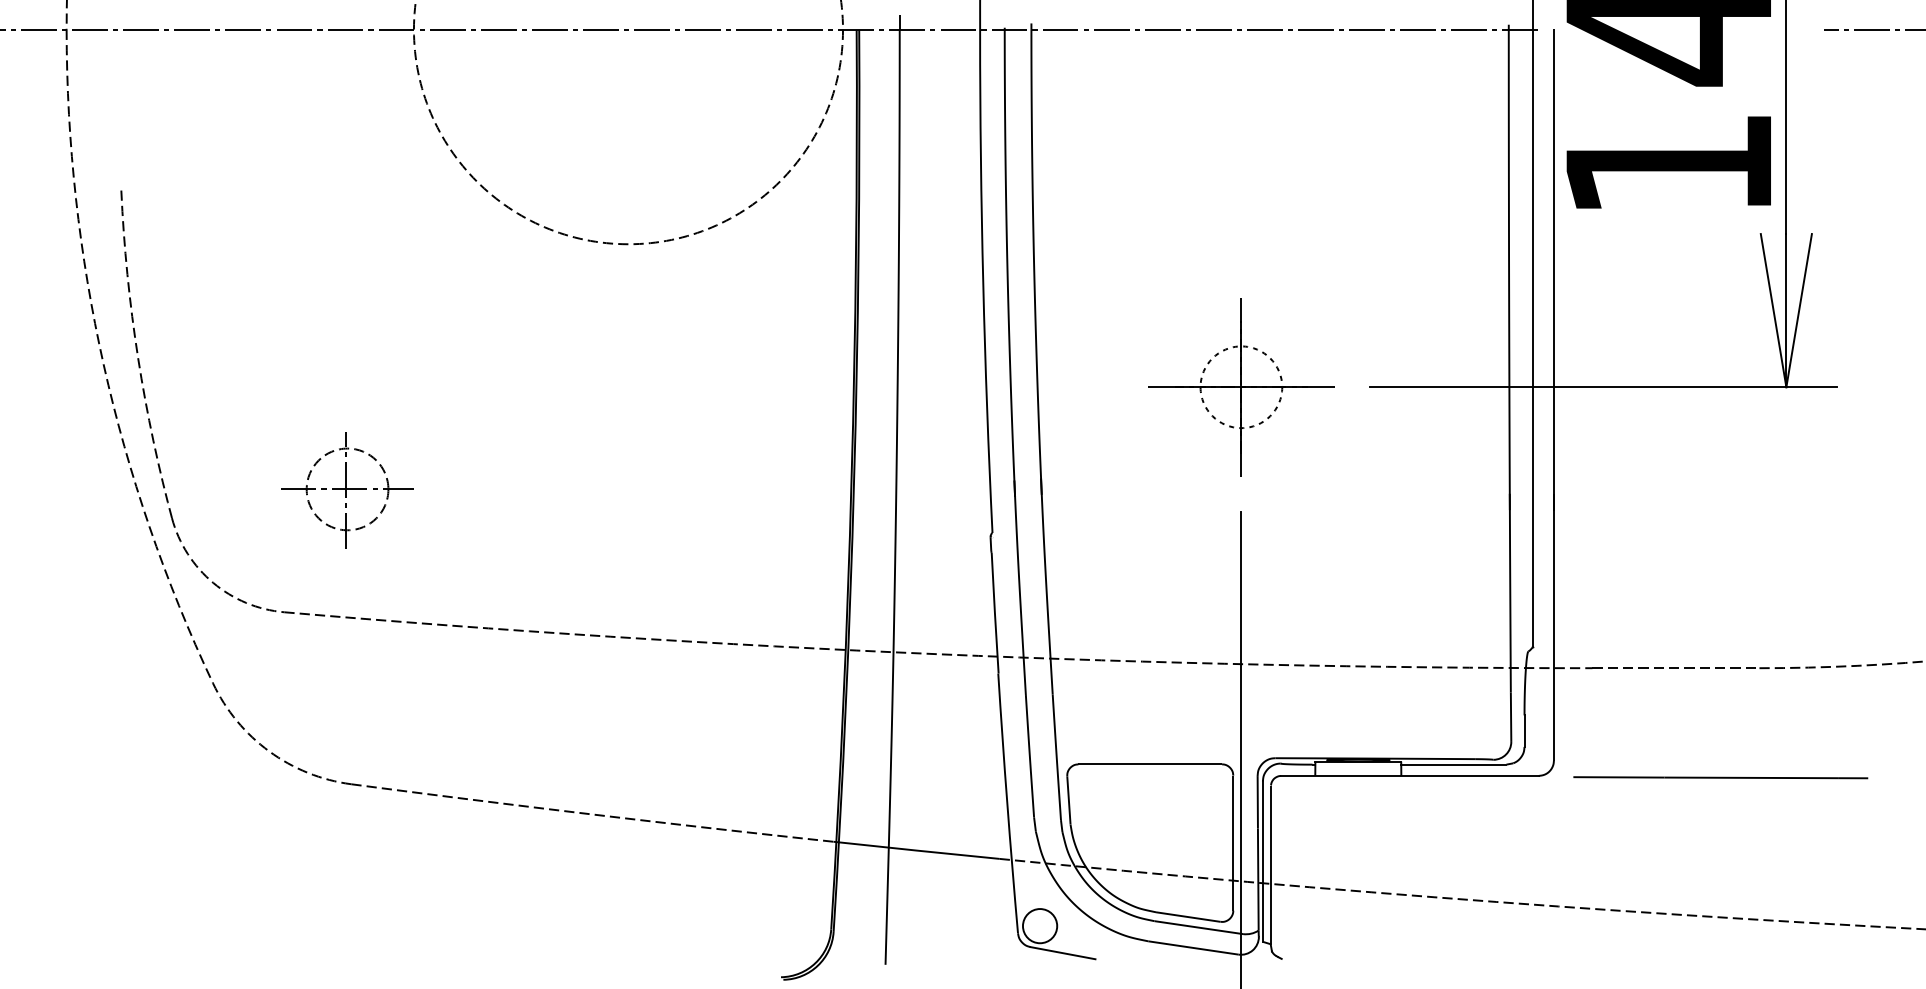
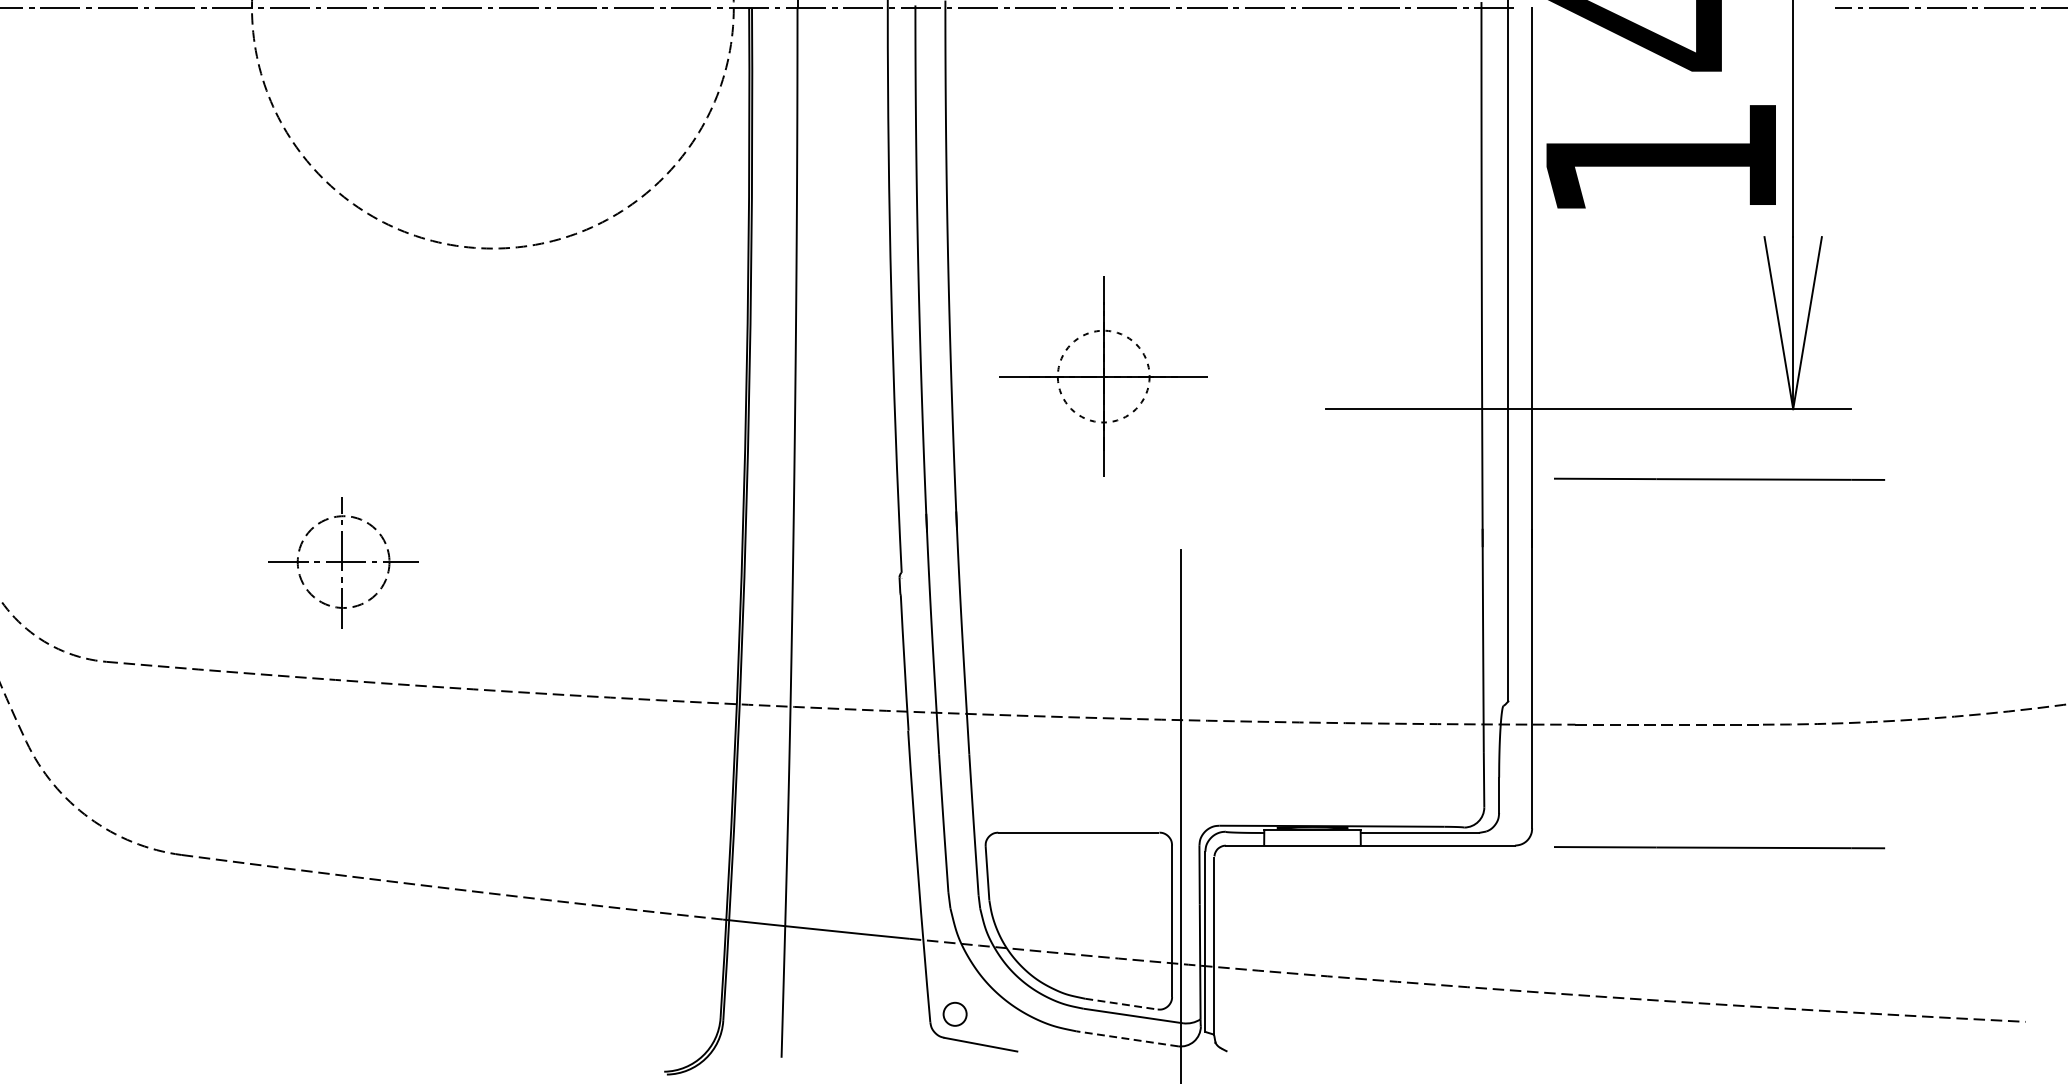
part: (1241, 387) -> (1103, 376), moved
line: (1720, 449) -> (1719, 479), added
part: (347, 490) -> (343, 563), moved
line: (1188, 917) -> (1121, 1004), solid -> dashed
circle: (1039, 926) -> (954, 1014), size x0.6
line: (1193, 947) -> (1127, 1038), solid -> dashed

